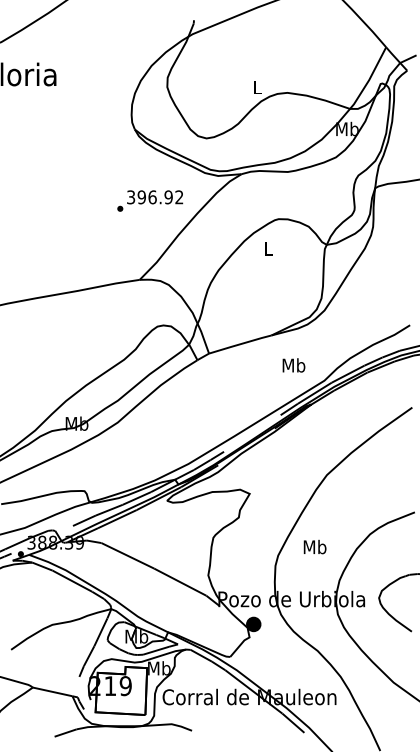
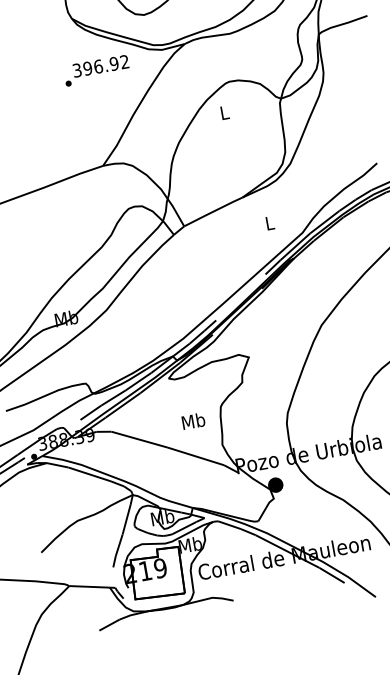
text: (150, 200) -> (96, 70), moved
text: (293, 365) -> (269, 223), Mb -> L
text: (314, 546) -> (192, 420), moved

